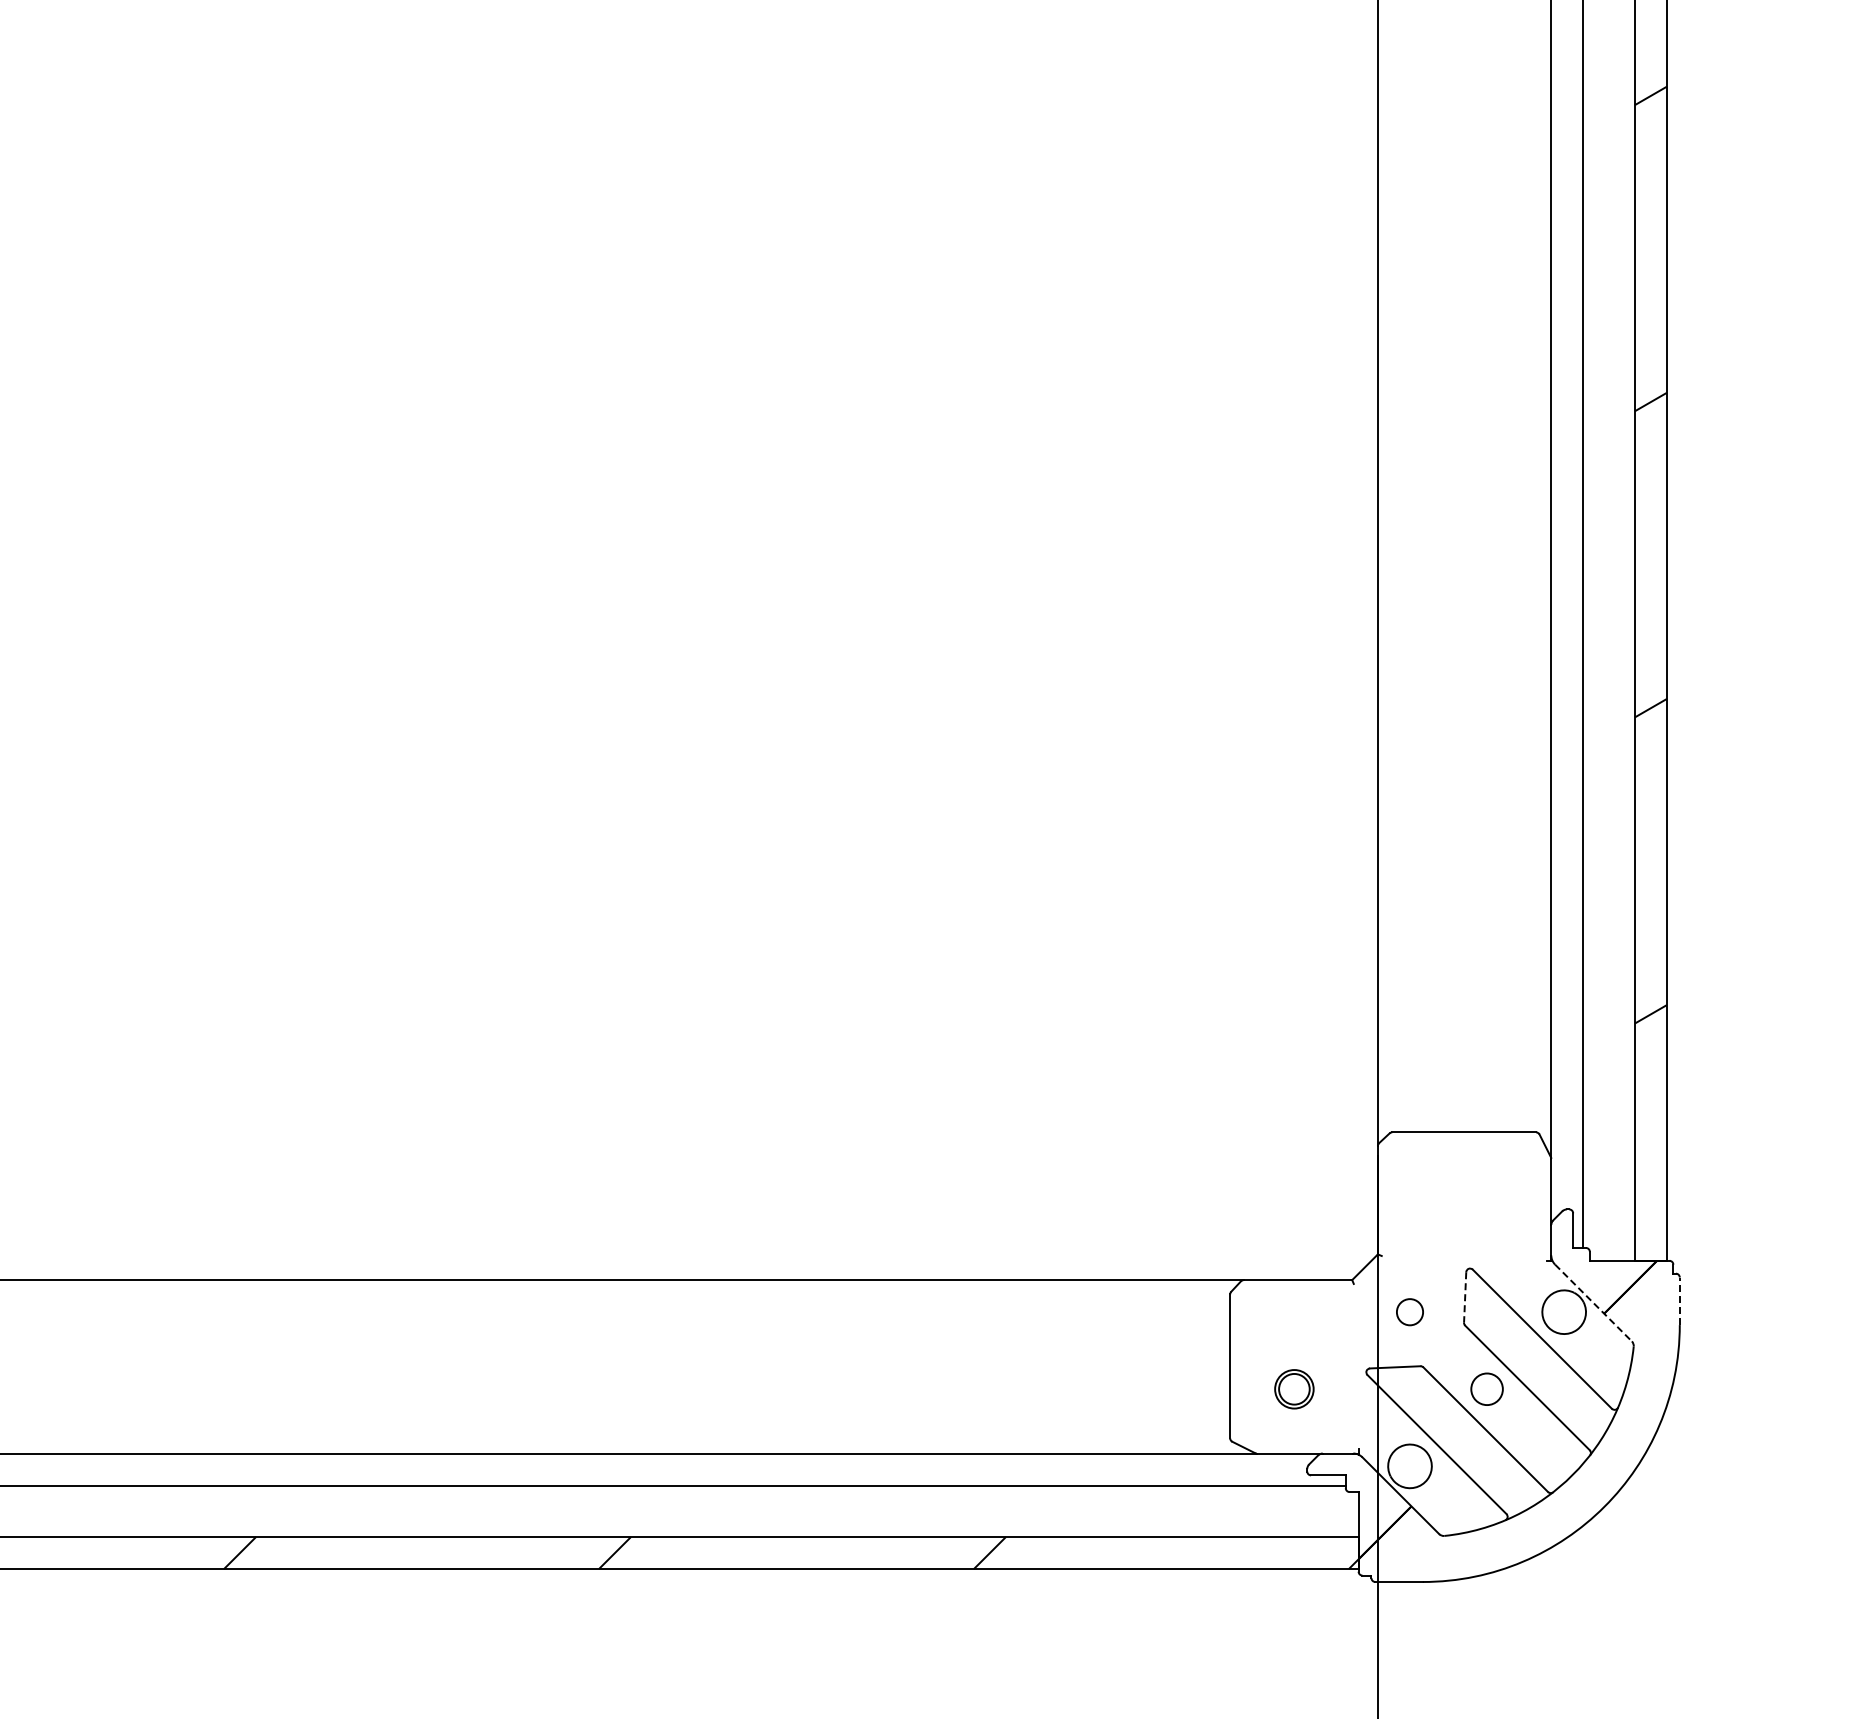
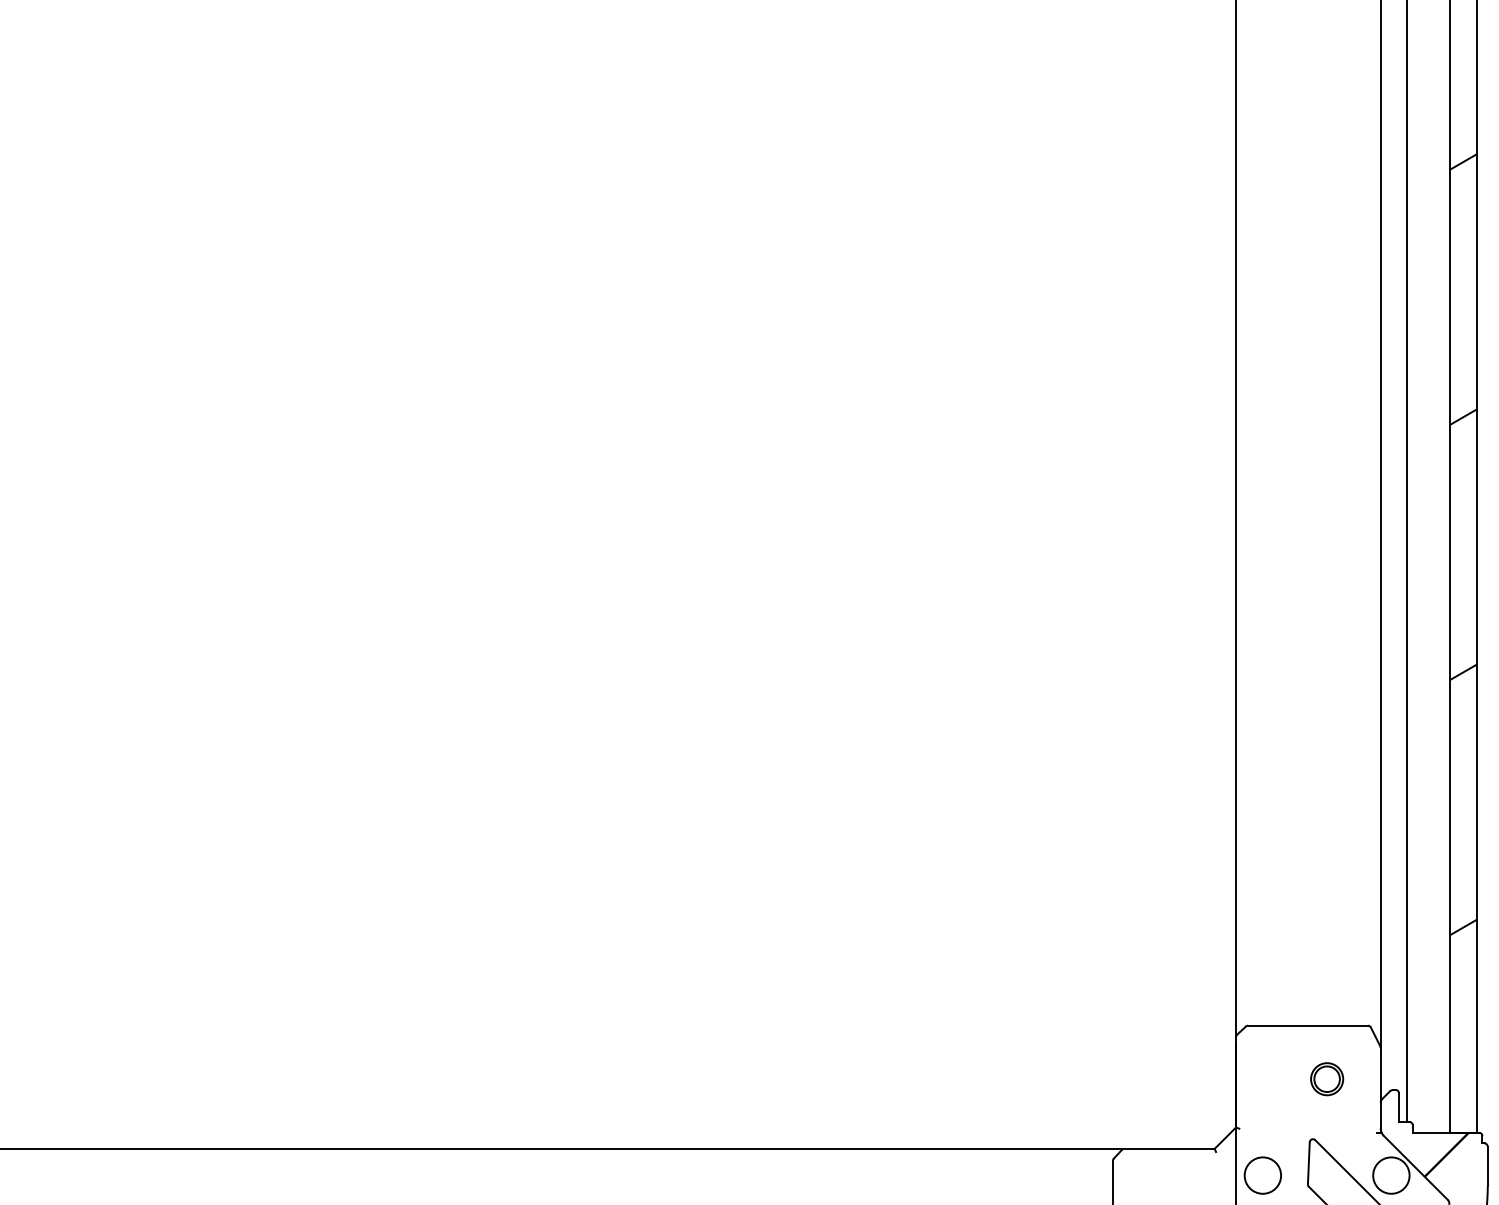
part: (1487, 1196) -> (1327, 1079), added
line: (1465, 1297) -> (1309, 1163), dashed -> solid
line: (1679, 1301) -> (1487, 1166), dashed -> solid
line: (1593, 1303) -> (1415, 1168), dashed -> solid
circle: (1409, 1312) -> (1262, 1175), size x1.67

